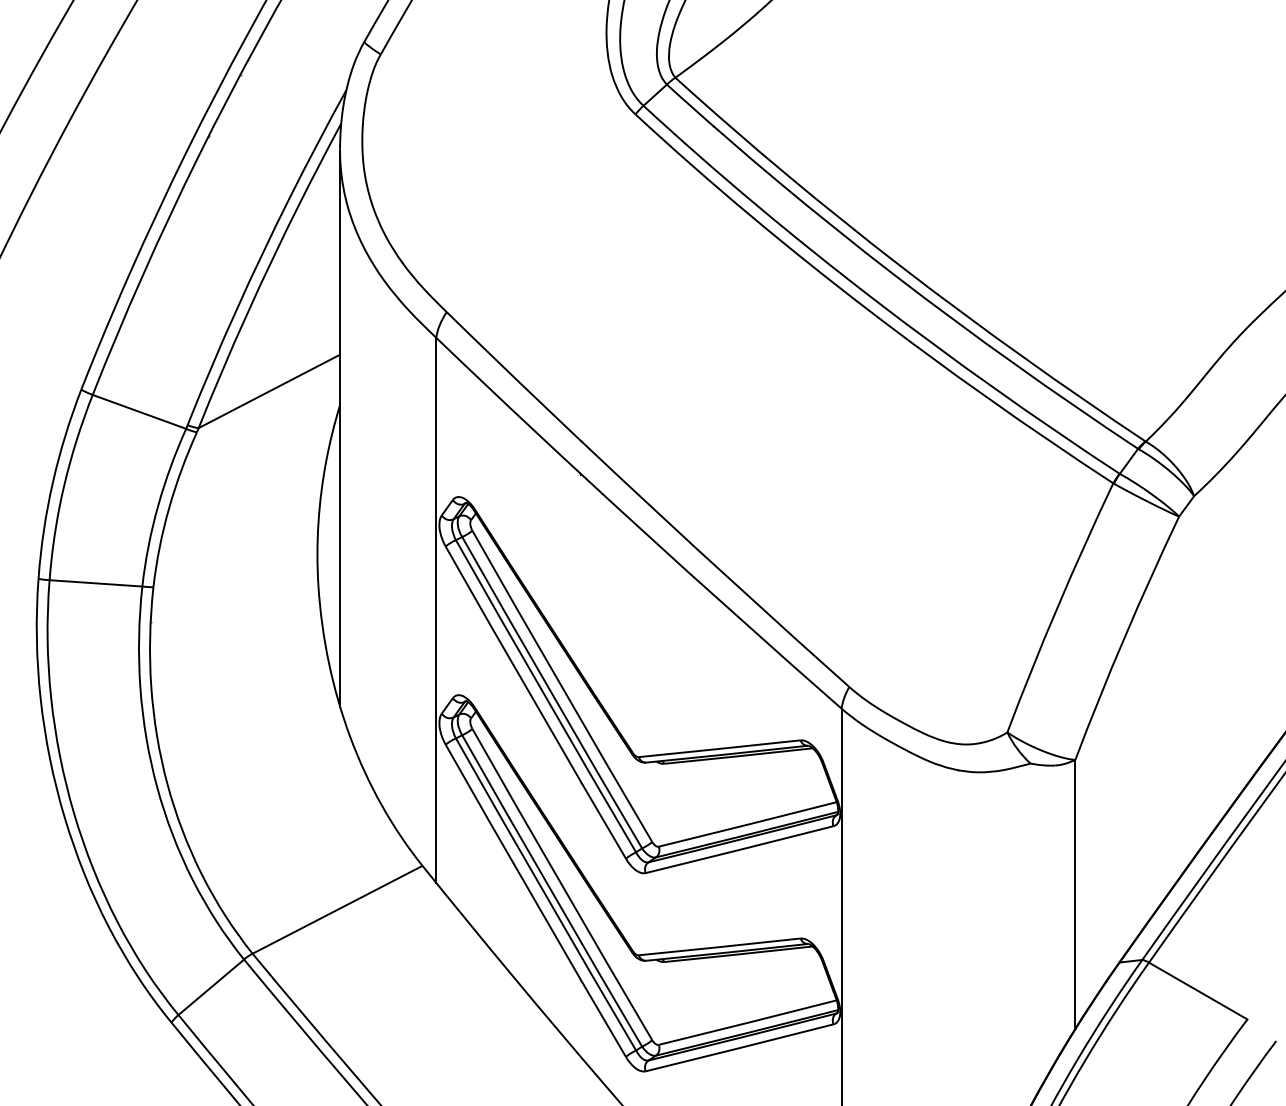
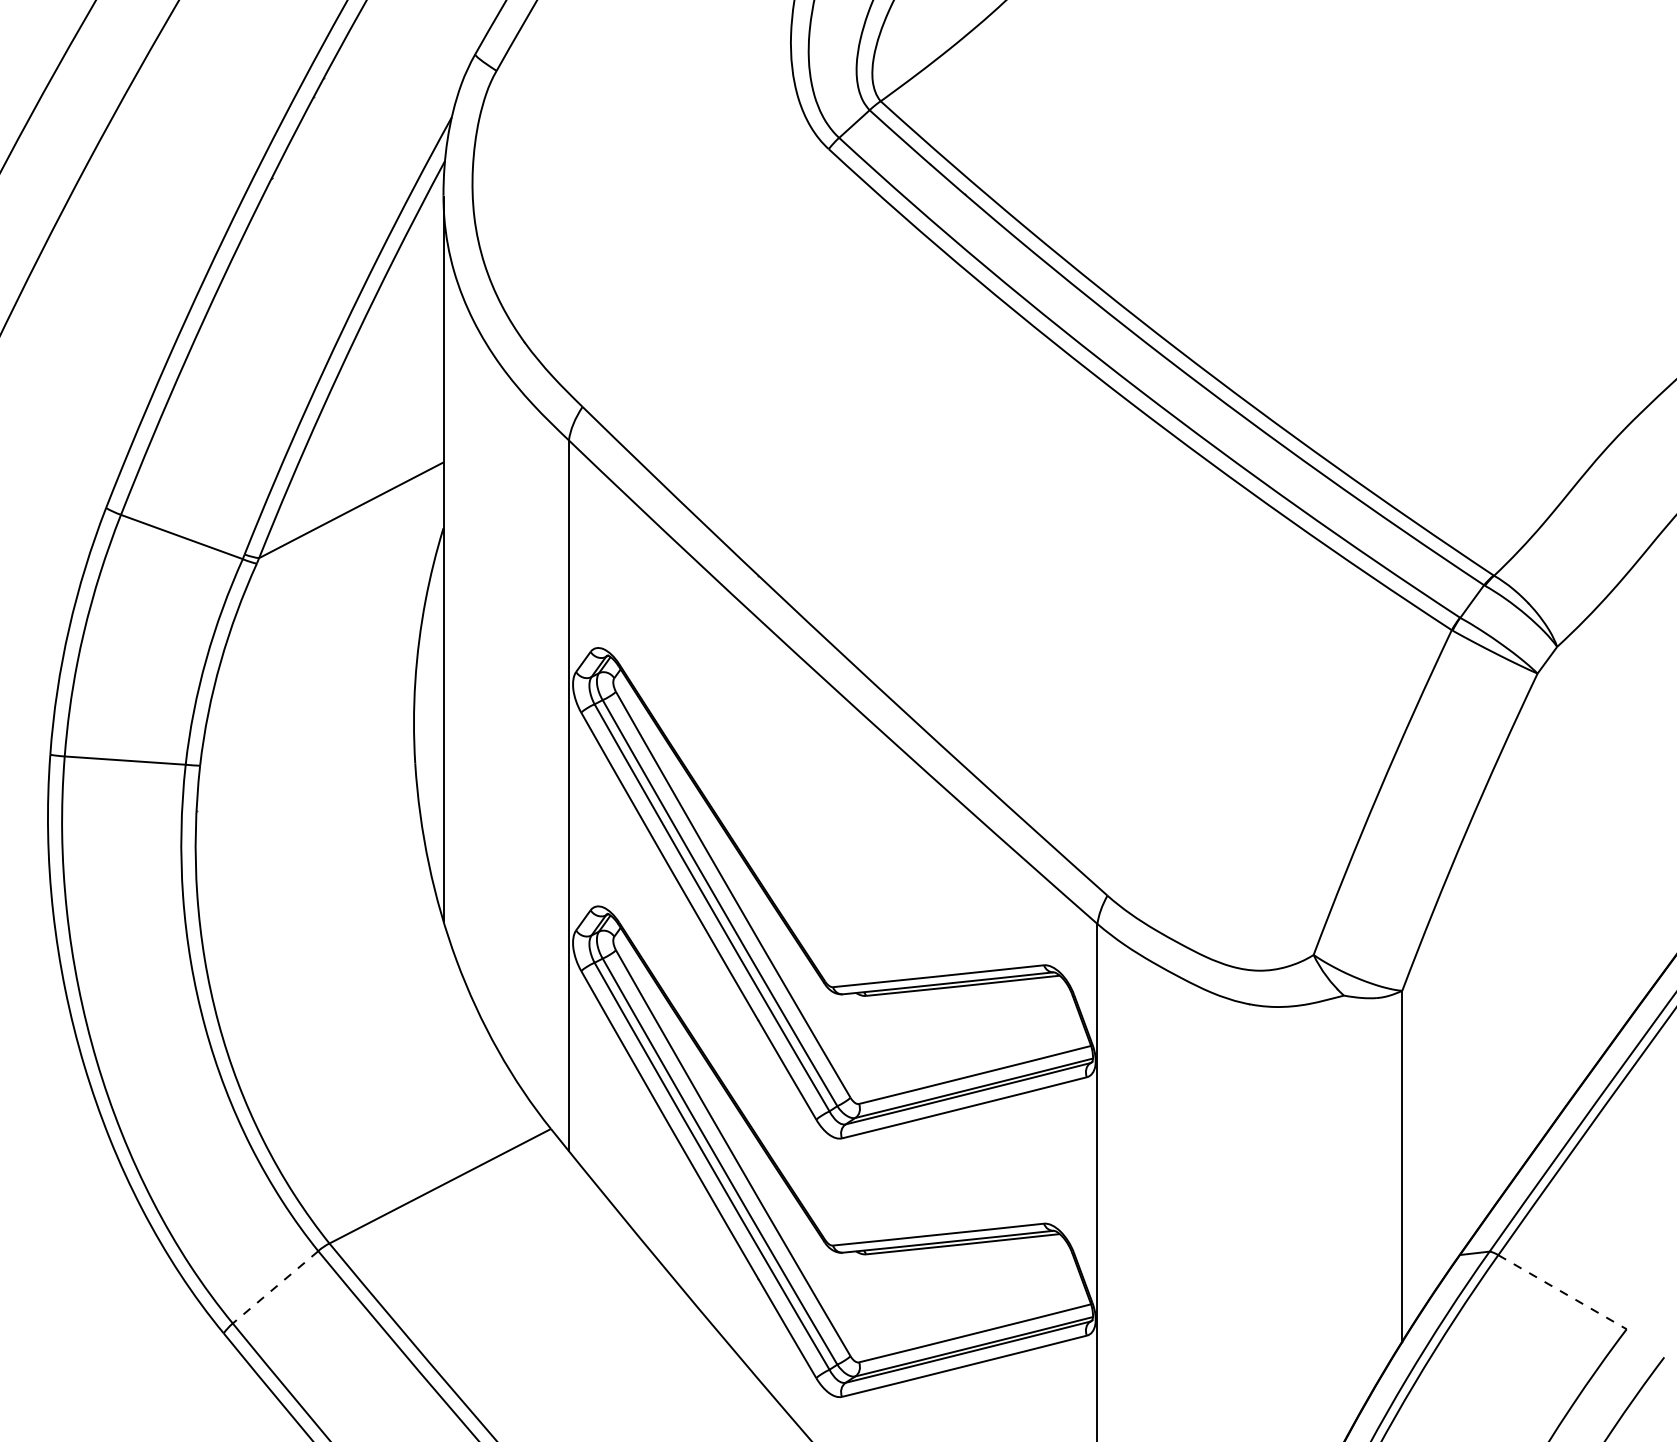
line: (211, 987) -> (275, 1287), solid -> dashed
line: (1198, 991) -> (1562, 1292), solid -> dashed

